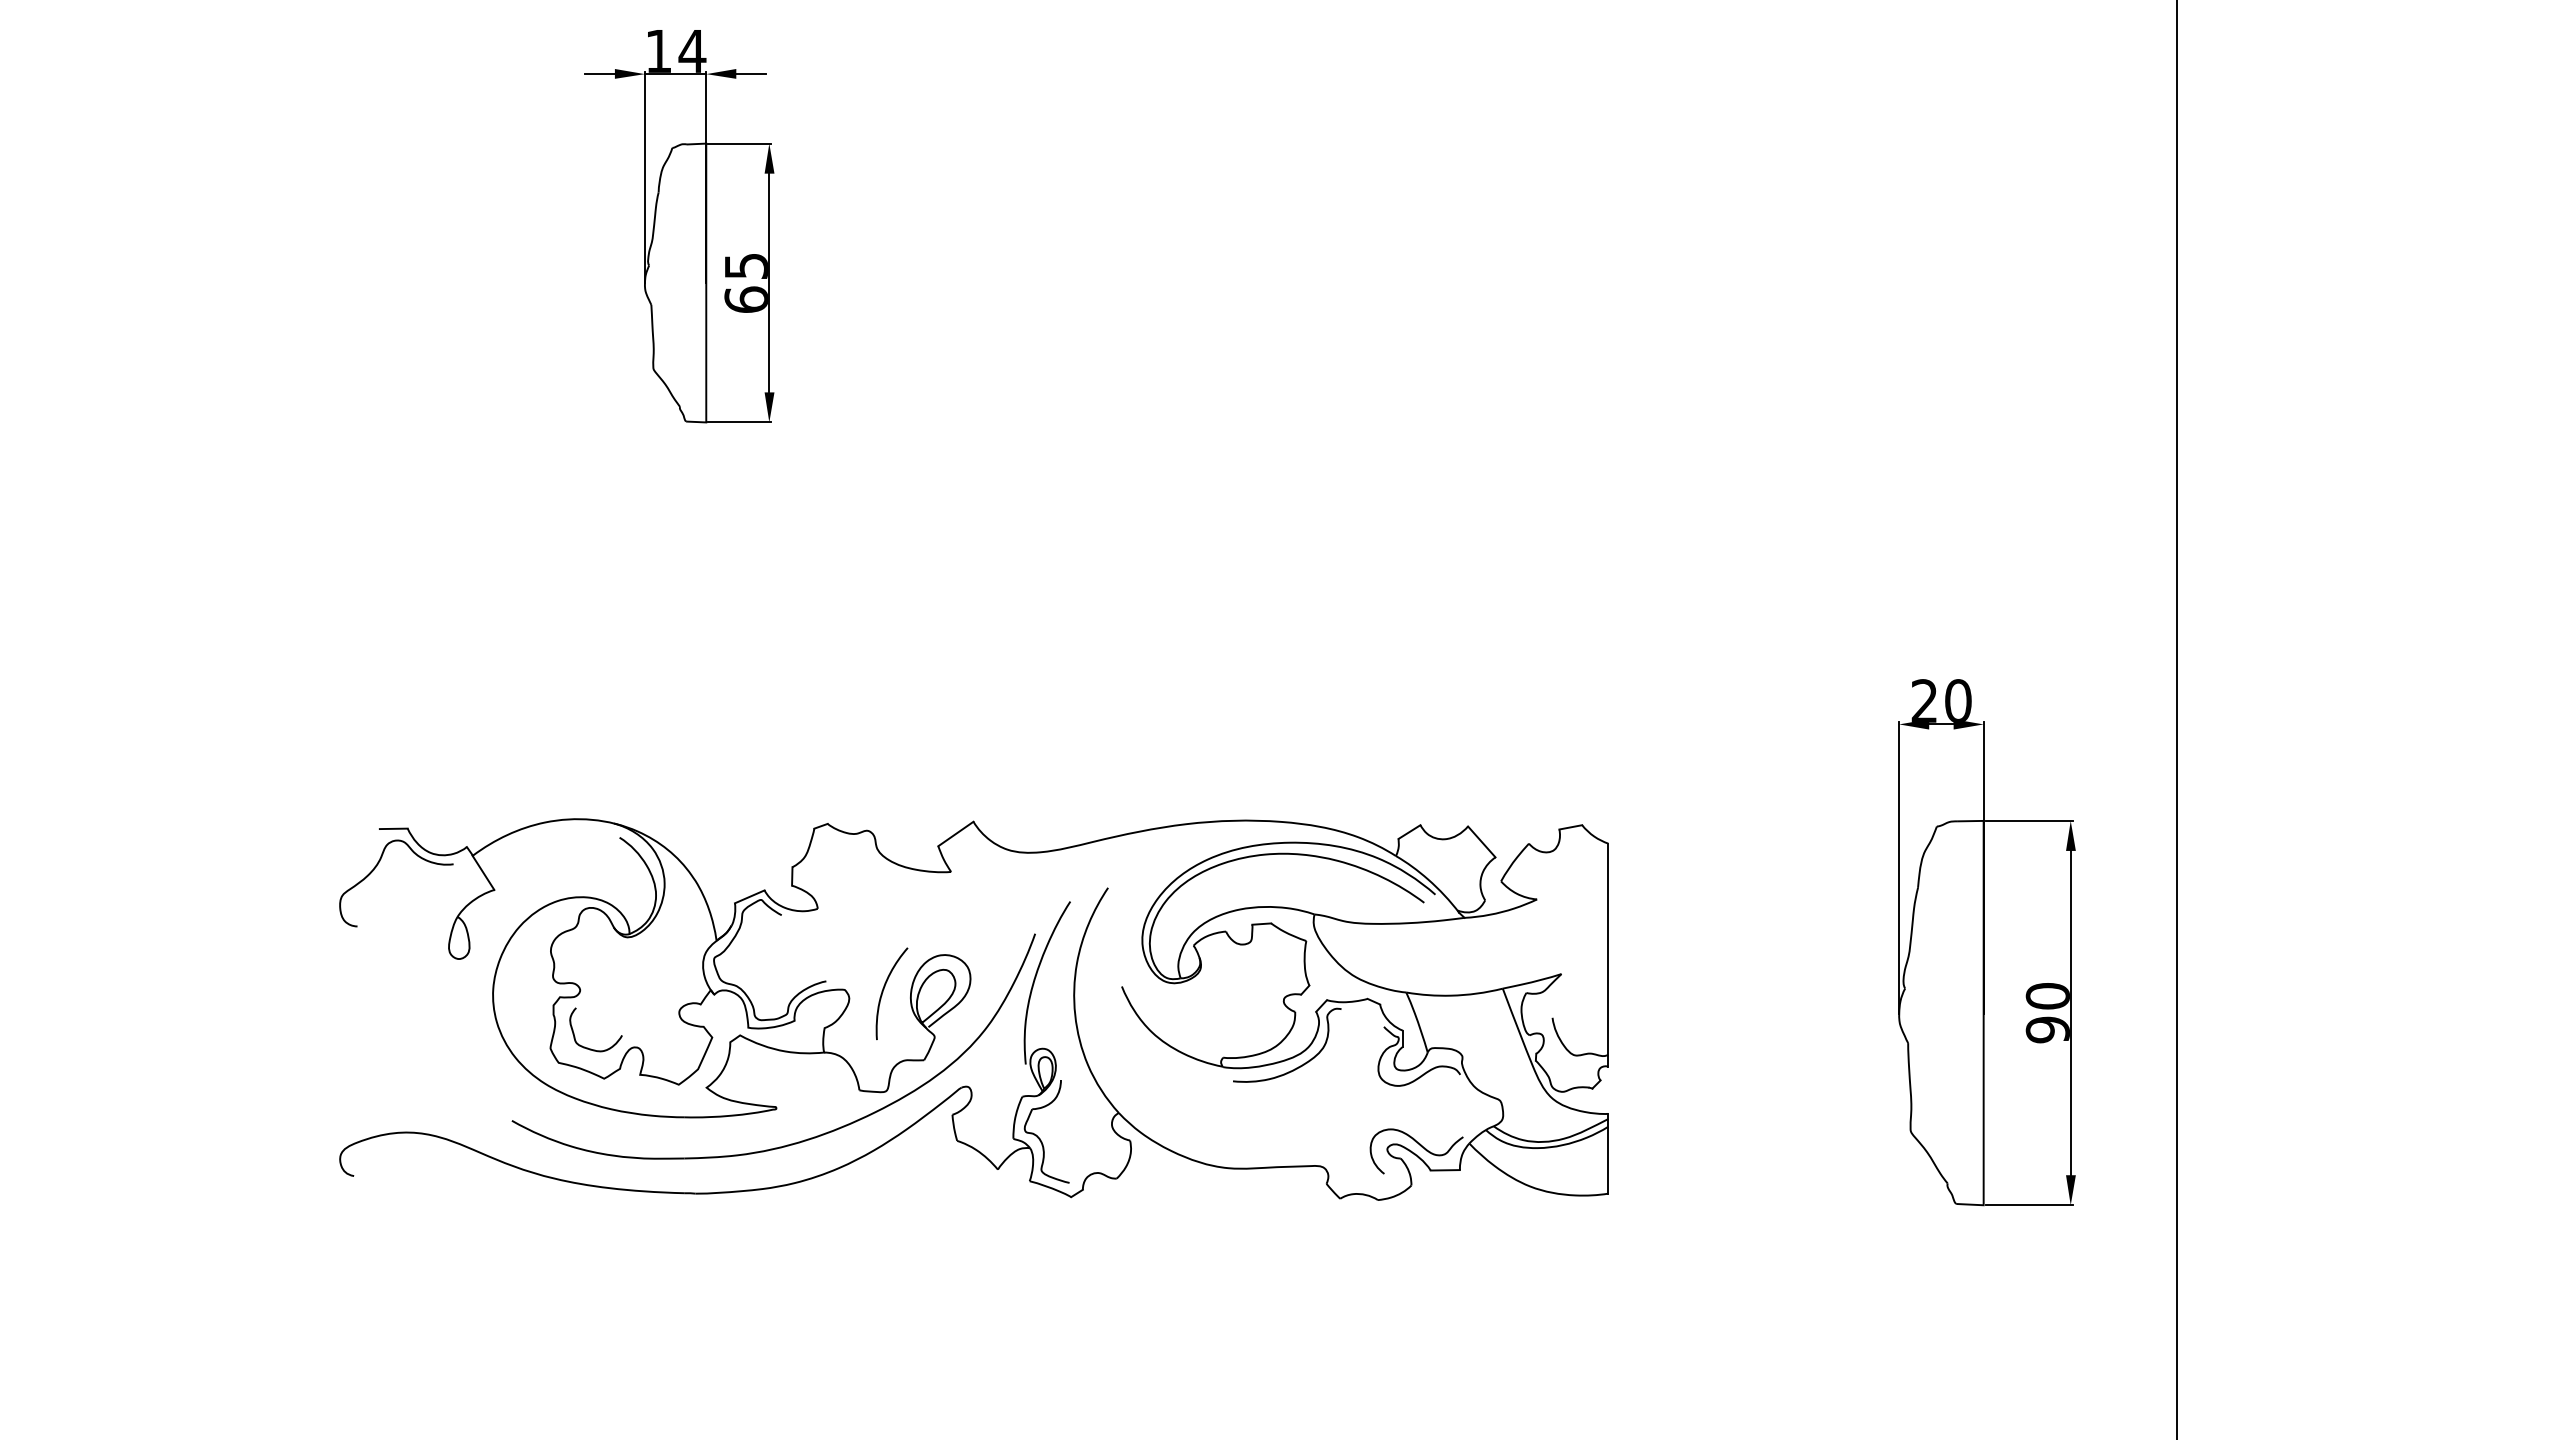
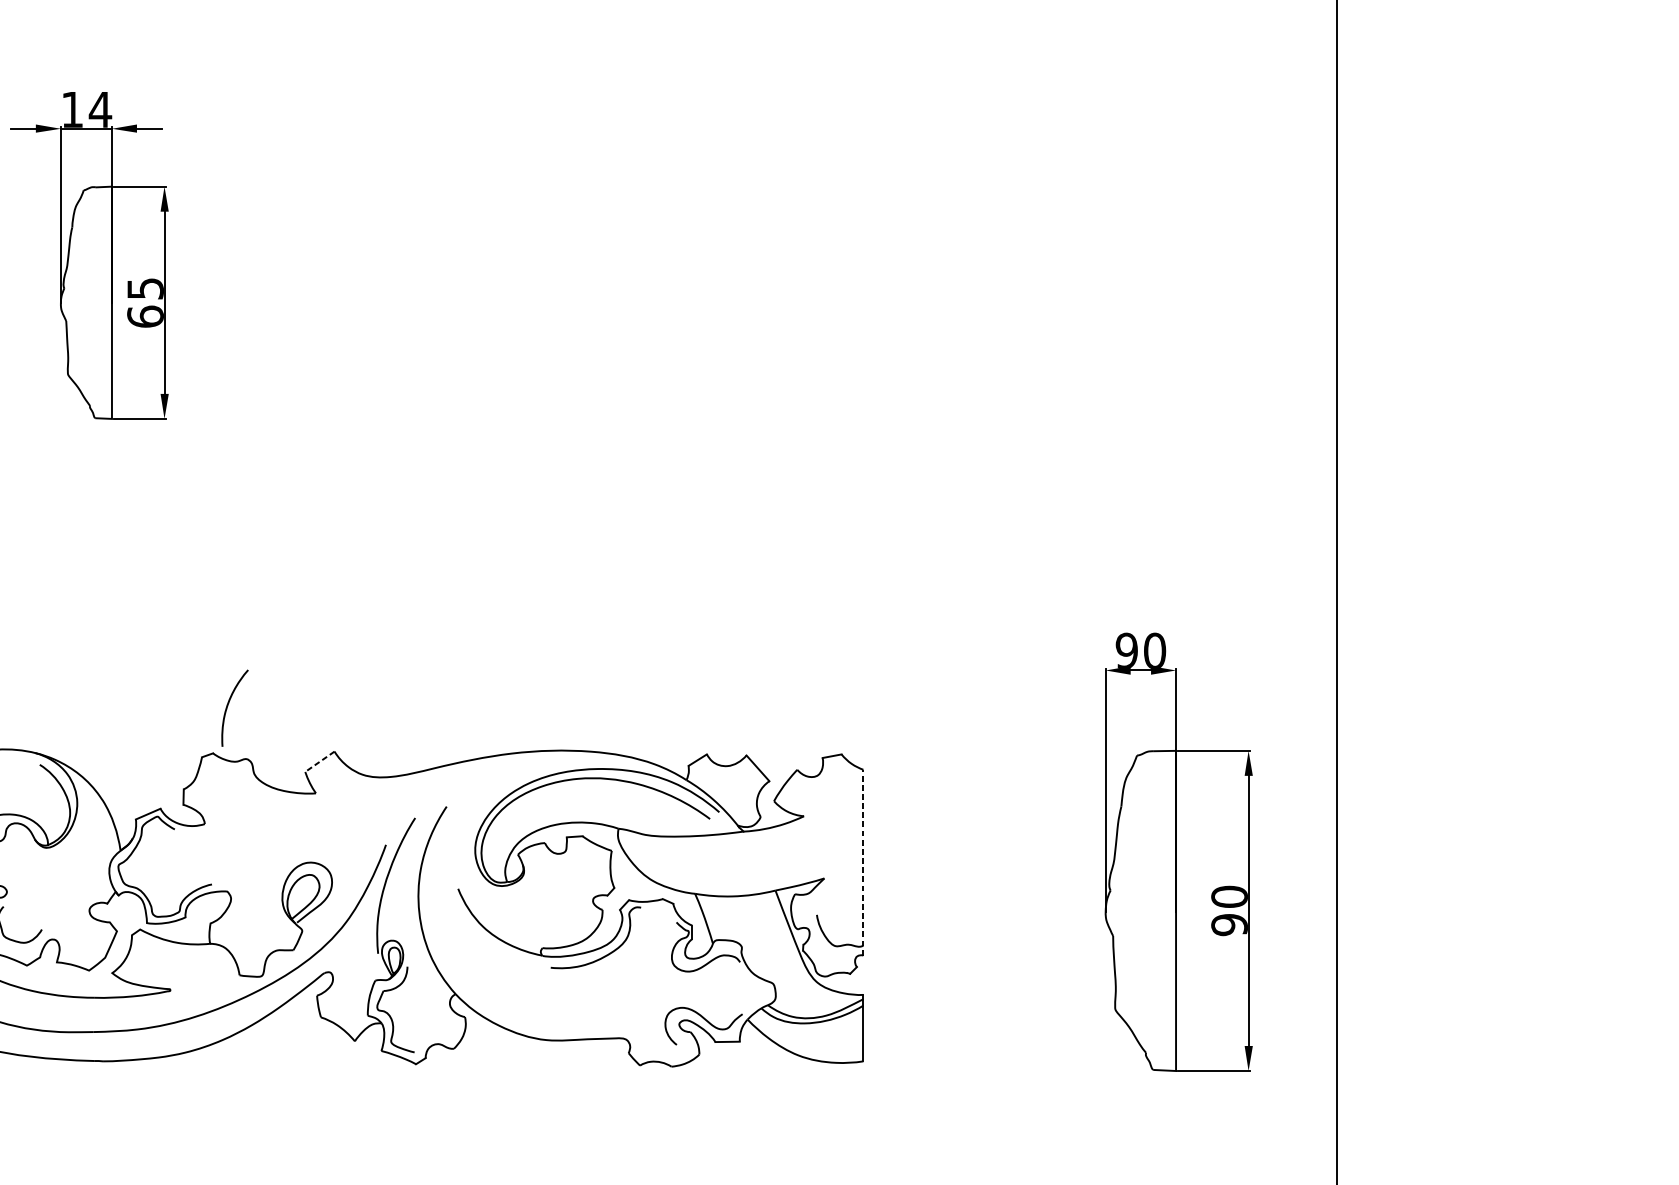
text: (1924, 700) -> (1126, 650), 20 -> 90
line: (955, 834) -> (319, 762), solid -> dashed
line: (1608, 955) -> (863, 862), solid -> dashed
curve: (884, 989) -> (228, 704), moved

